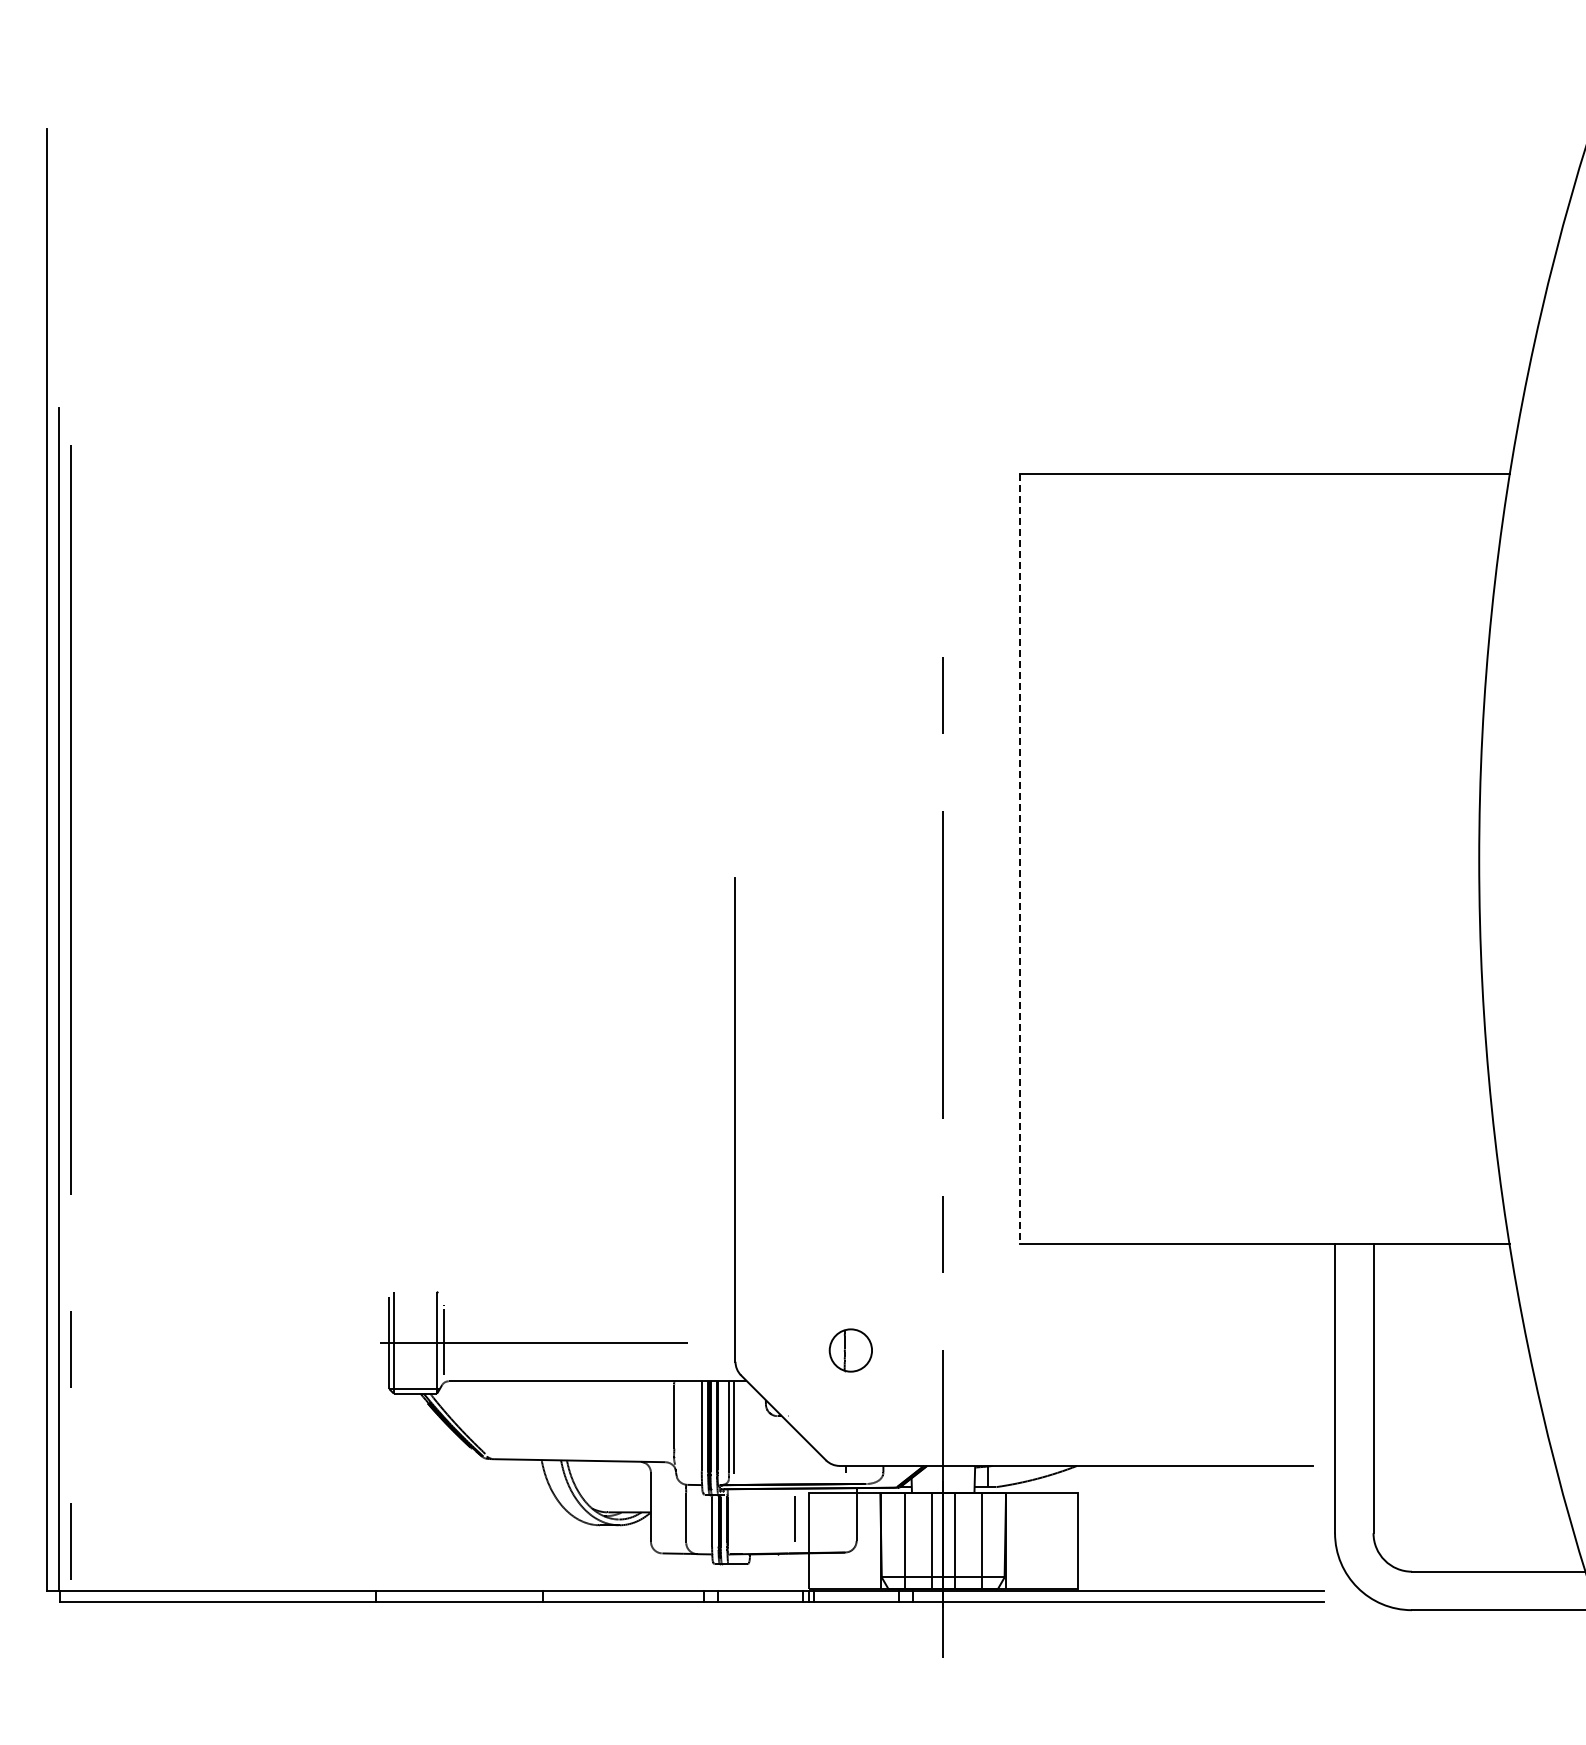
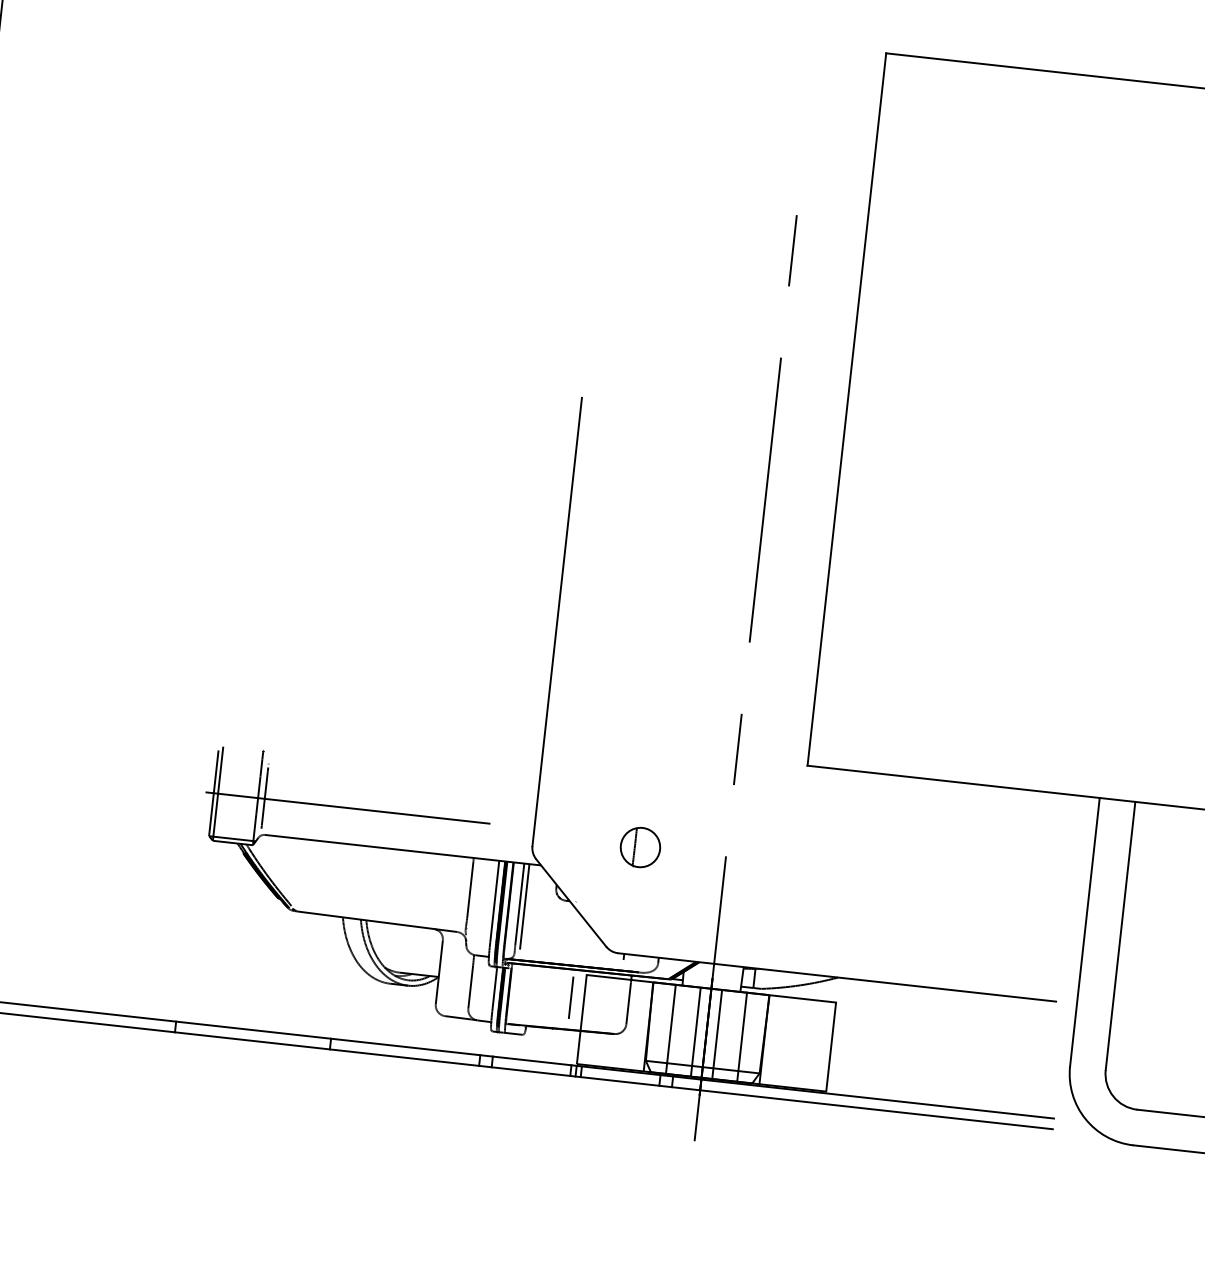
line: (1019, 858) -> (846, 409), dashed -> solid

